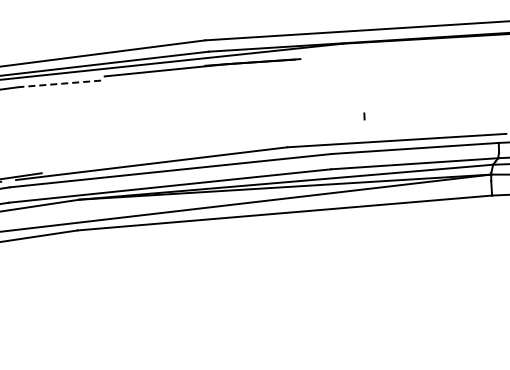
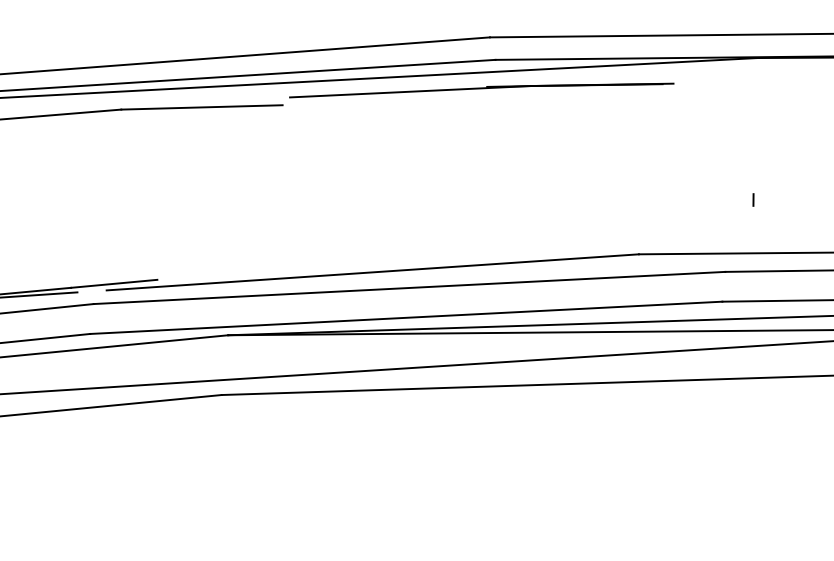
line: (59, 83) -> (201, 106), dashed -> solid
line: (364, 116) -> (753, 200), moved

